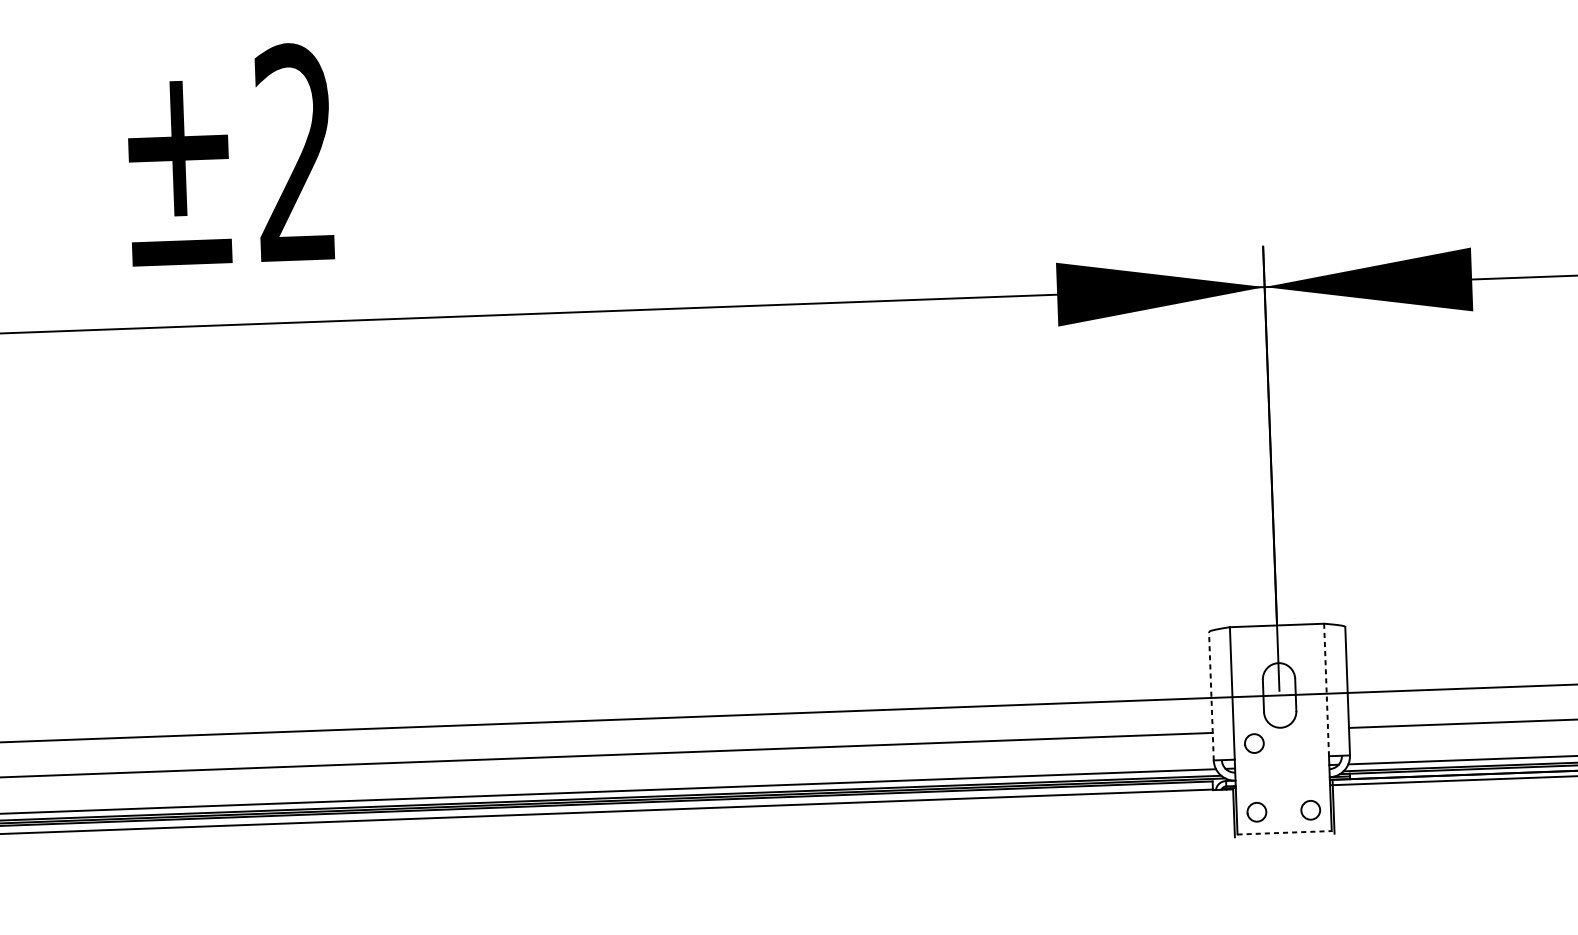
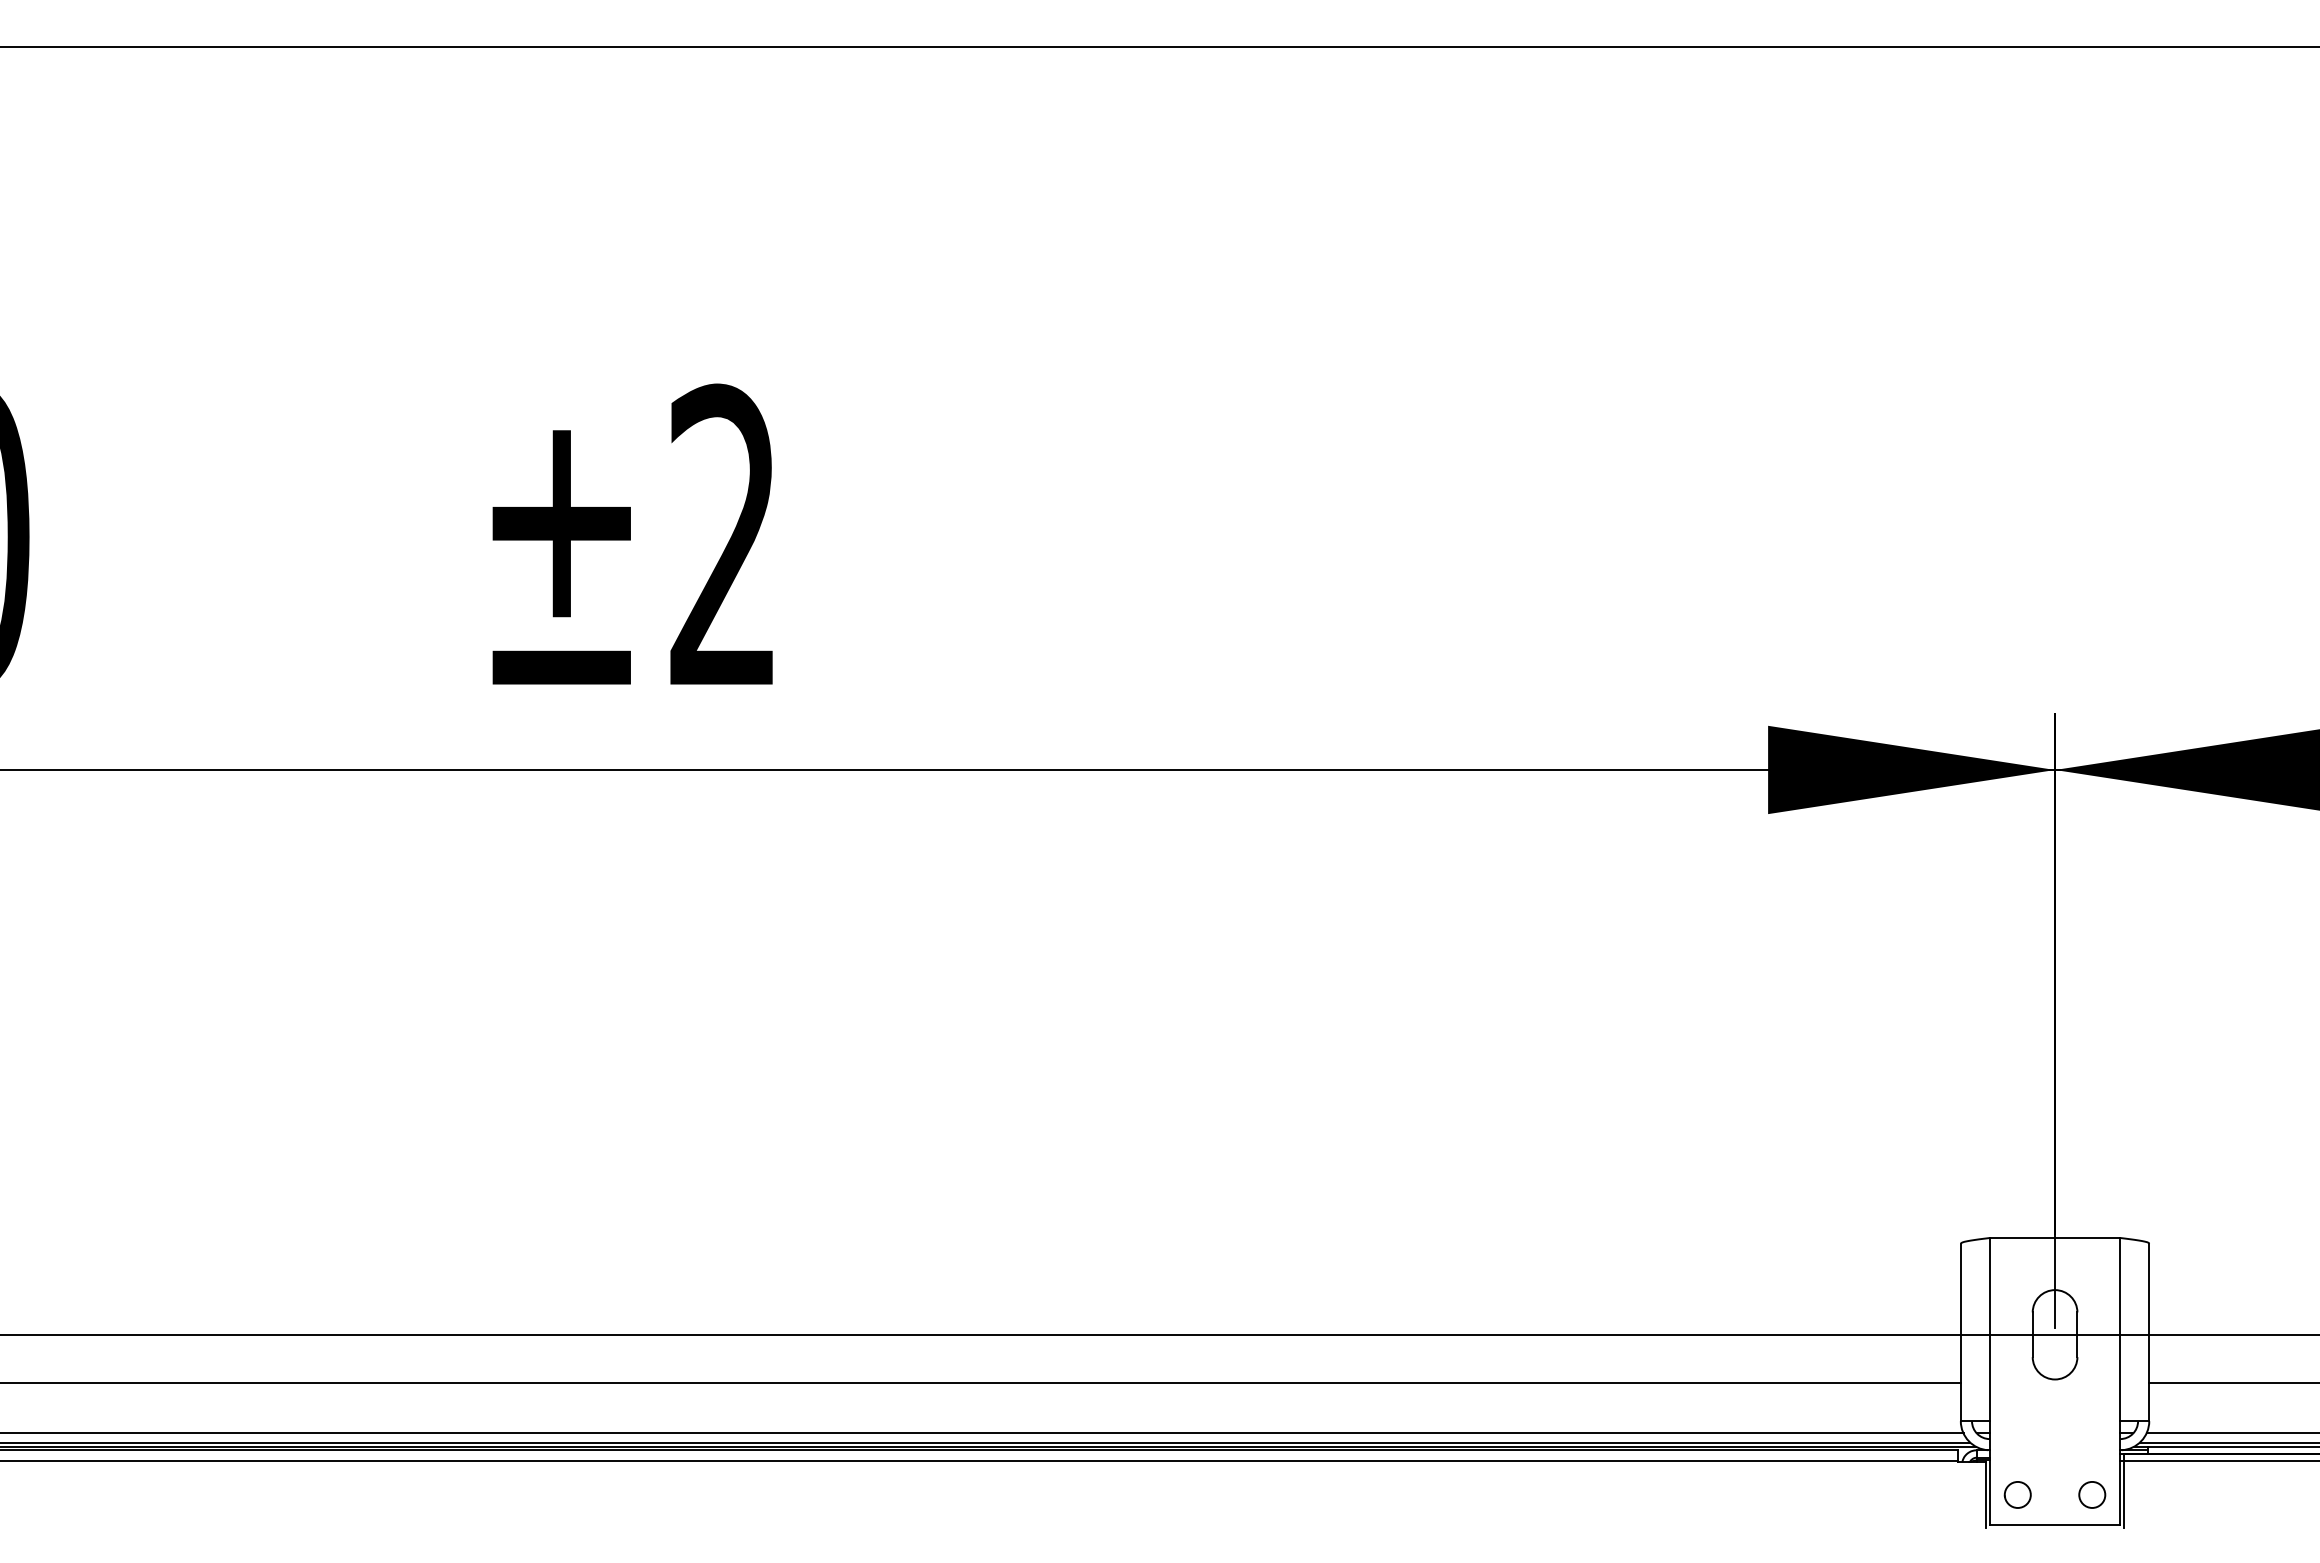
line: (1326, 689) -> (2120, 1329), dashed -> solid
line: (1211, 696) -> (1960, 1332), dashed -> solid
circle: (1254, 743) -> (2017, 1399), removed
line: (1284, 832) -> (2055, 1524), dashed -> solid

